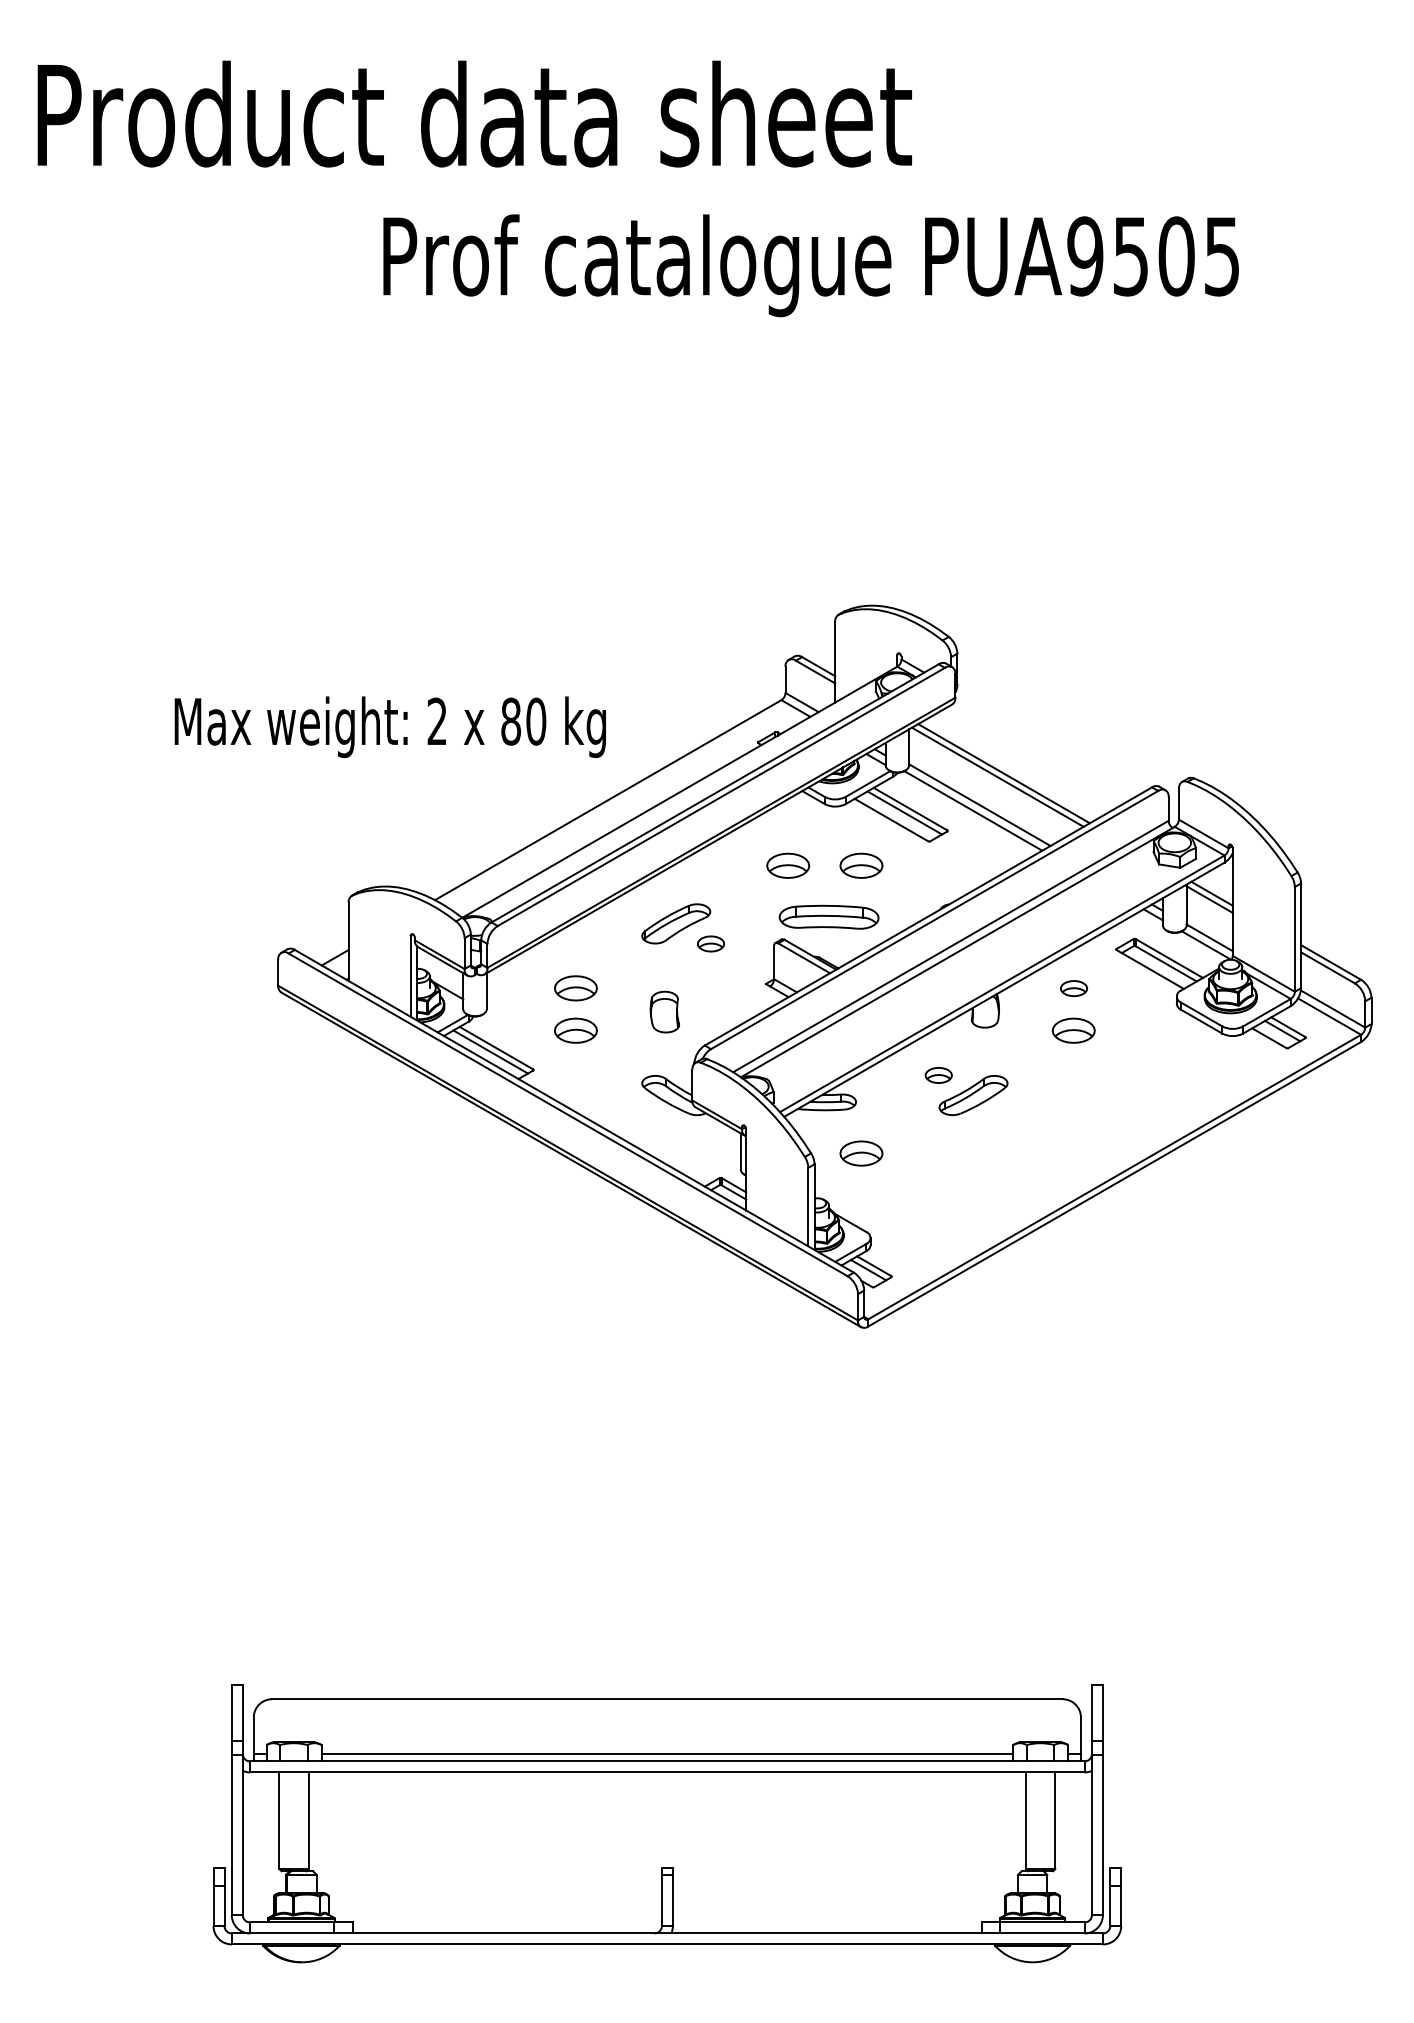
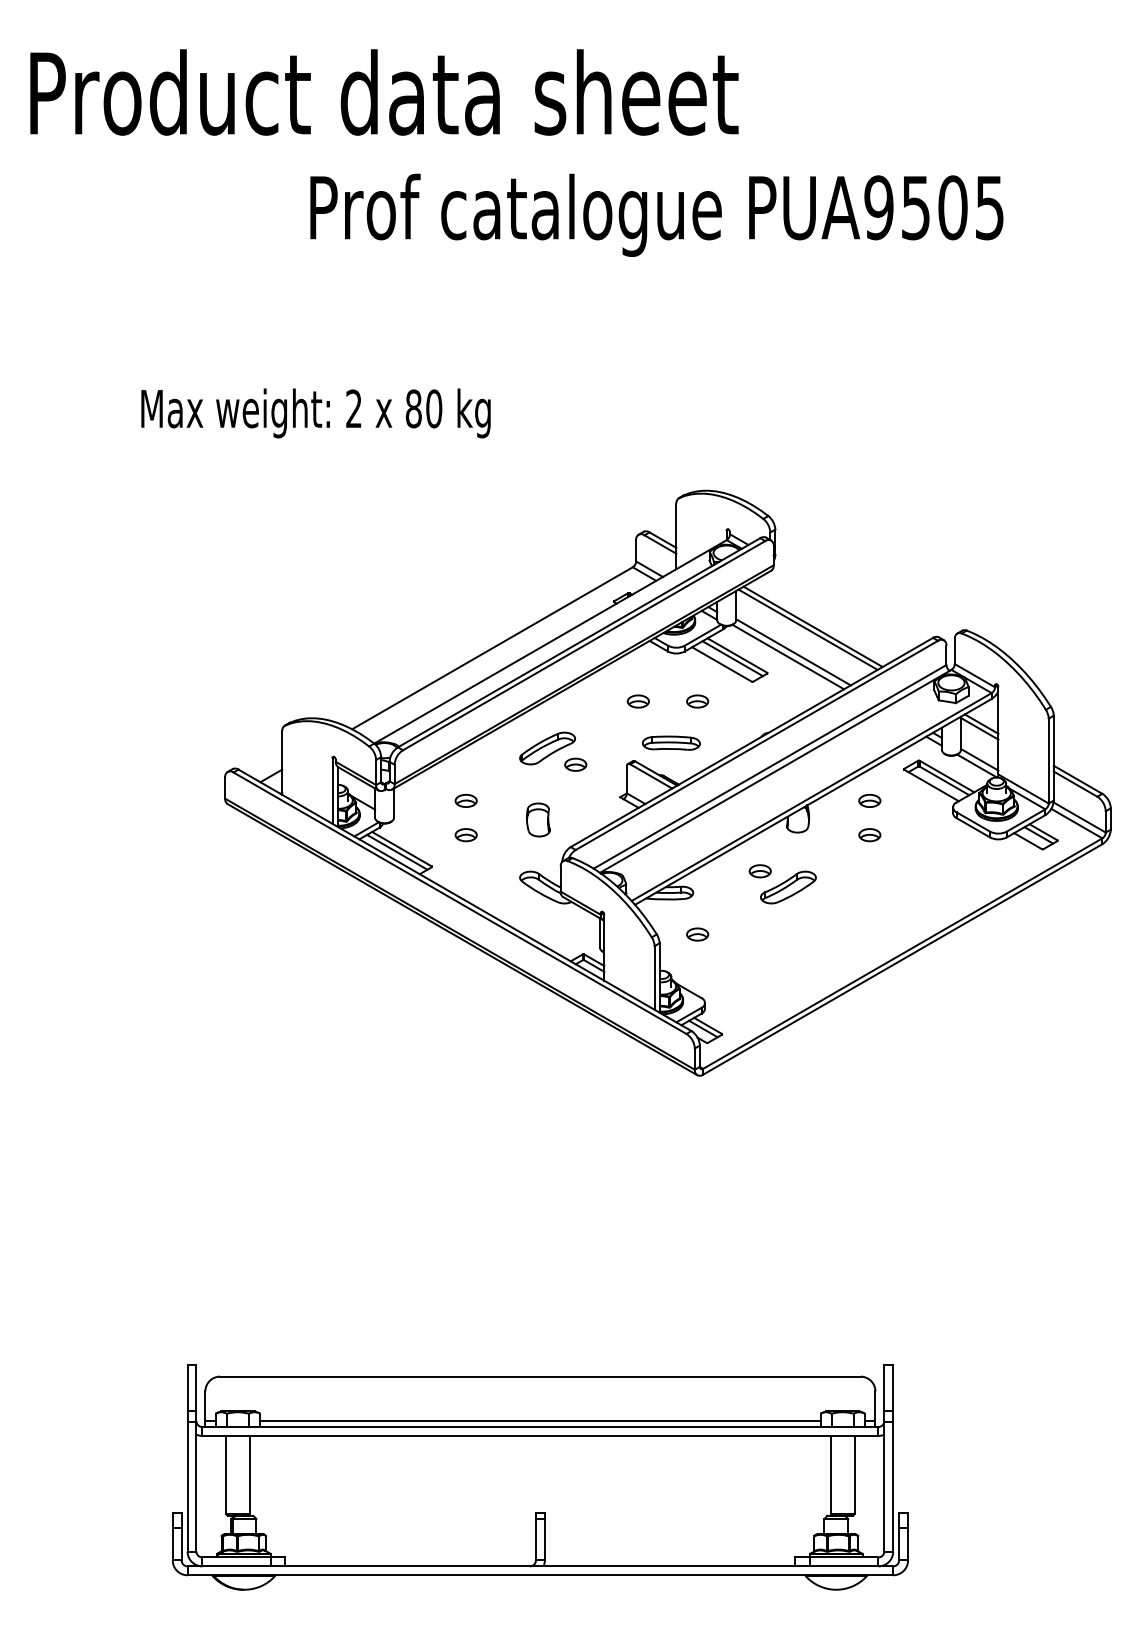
text: (389, 727) -> (315, 413), moved
part: (788, 865) -> (638, 701), size x0.62
part: (861, 865) -> (697, 701), size x0.62
part: (828, 917) -> (670, 743), size x0.71
part: (575, 988) -> (465, 800), size x0.62
part: (575, 1030) -> (465, 834), size x0.62
part: (1074, 1030) -> (870, 834), size x0.62
part: (861, 1153) -> (697, 934), size x0.62

